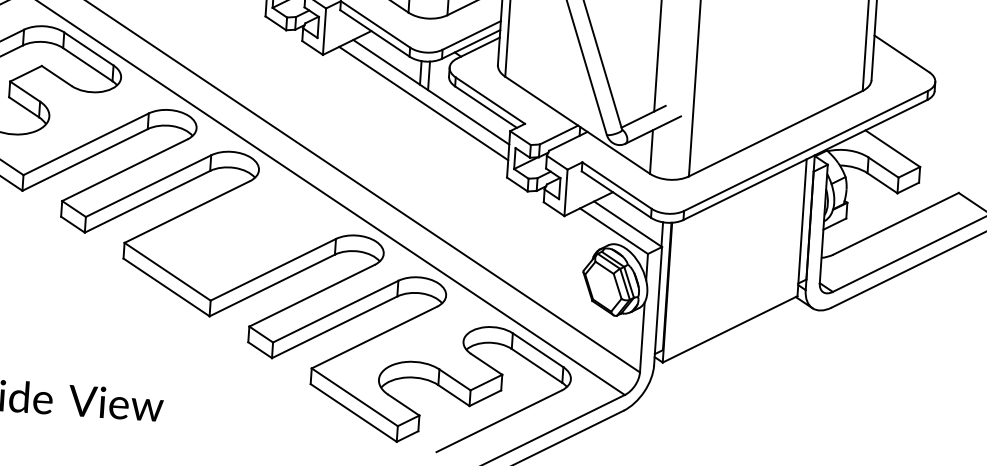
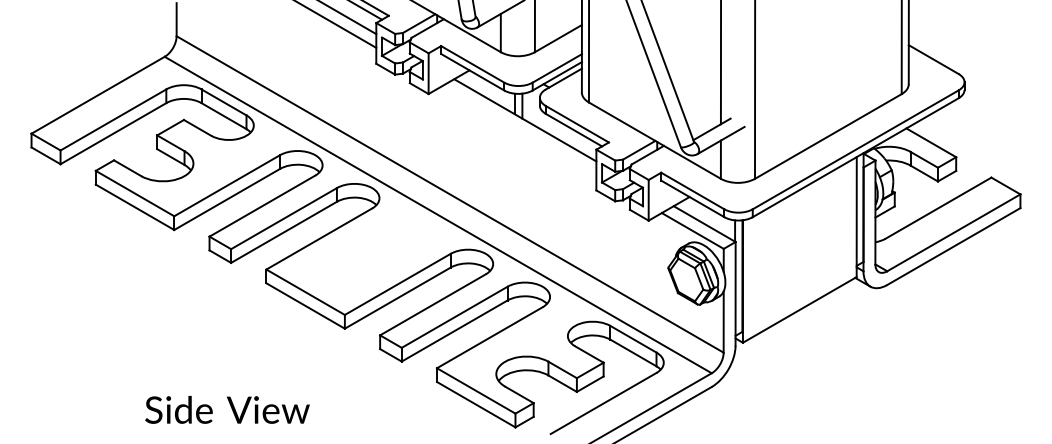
line: (423, 103) -> (519, 130), removed

